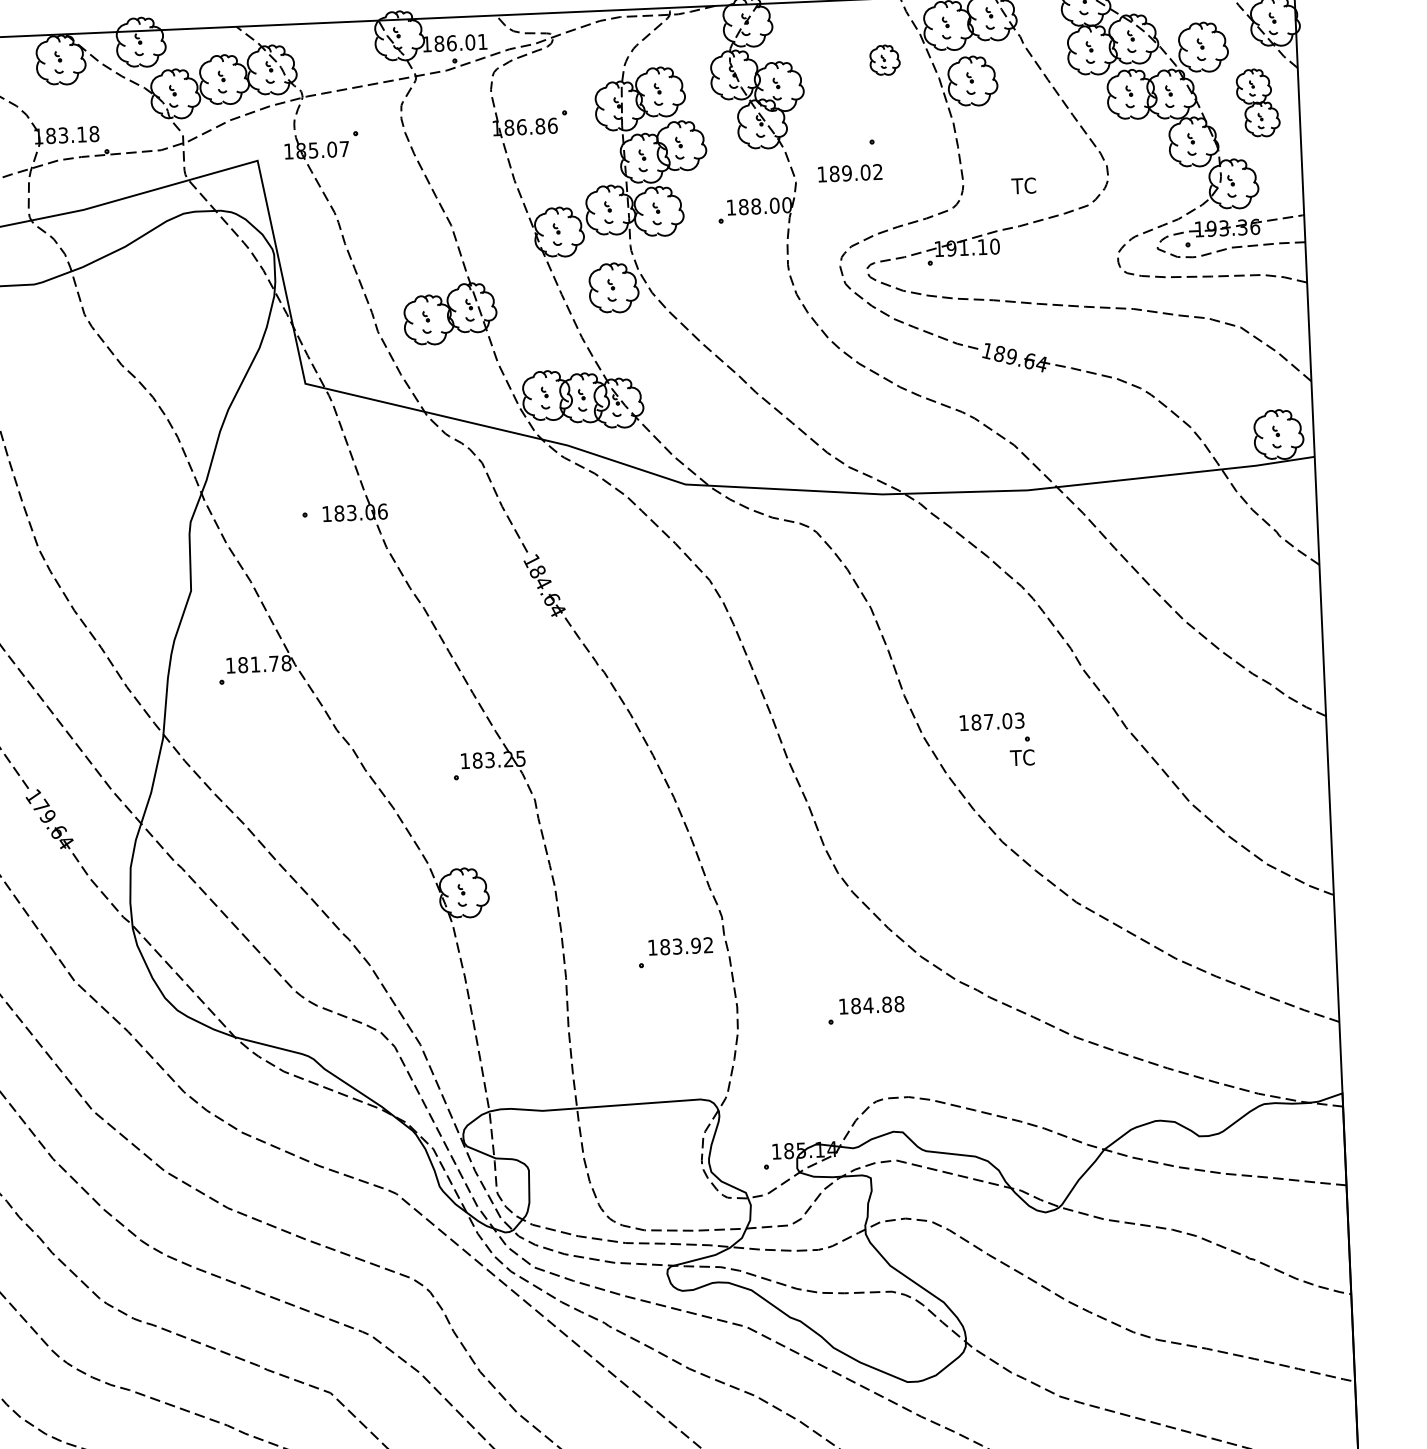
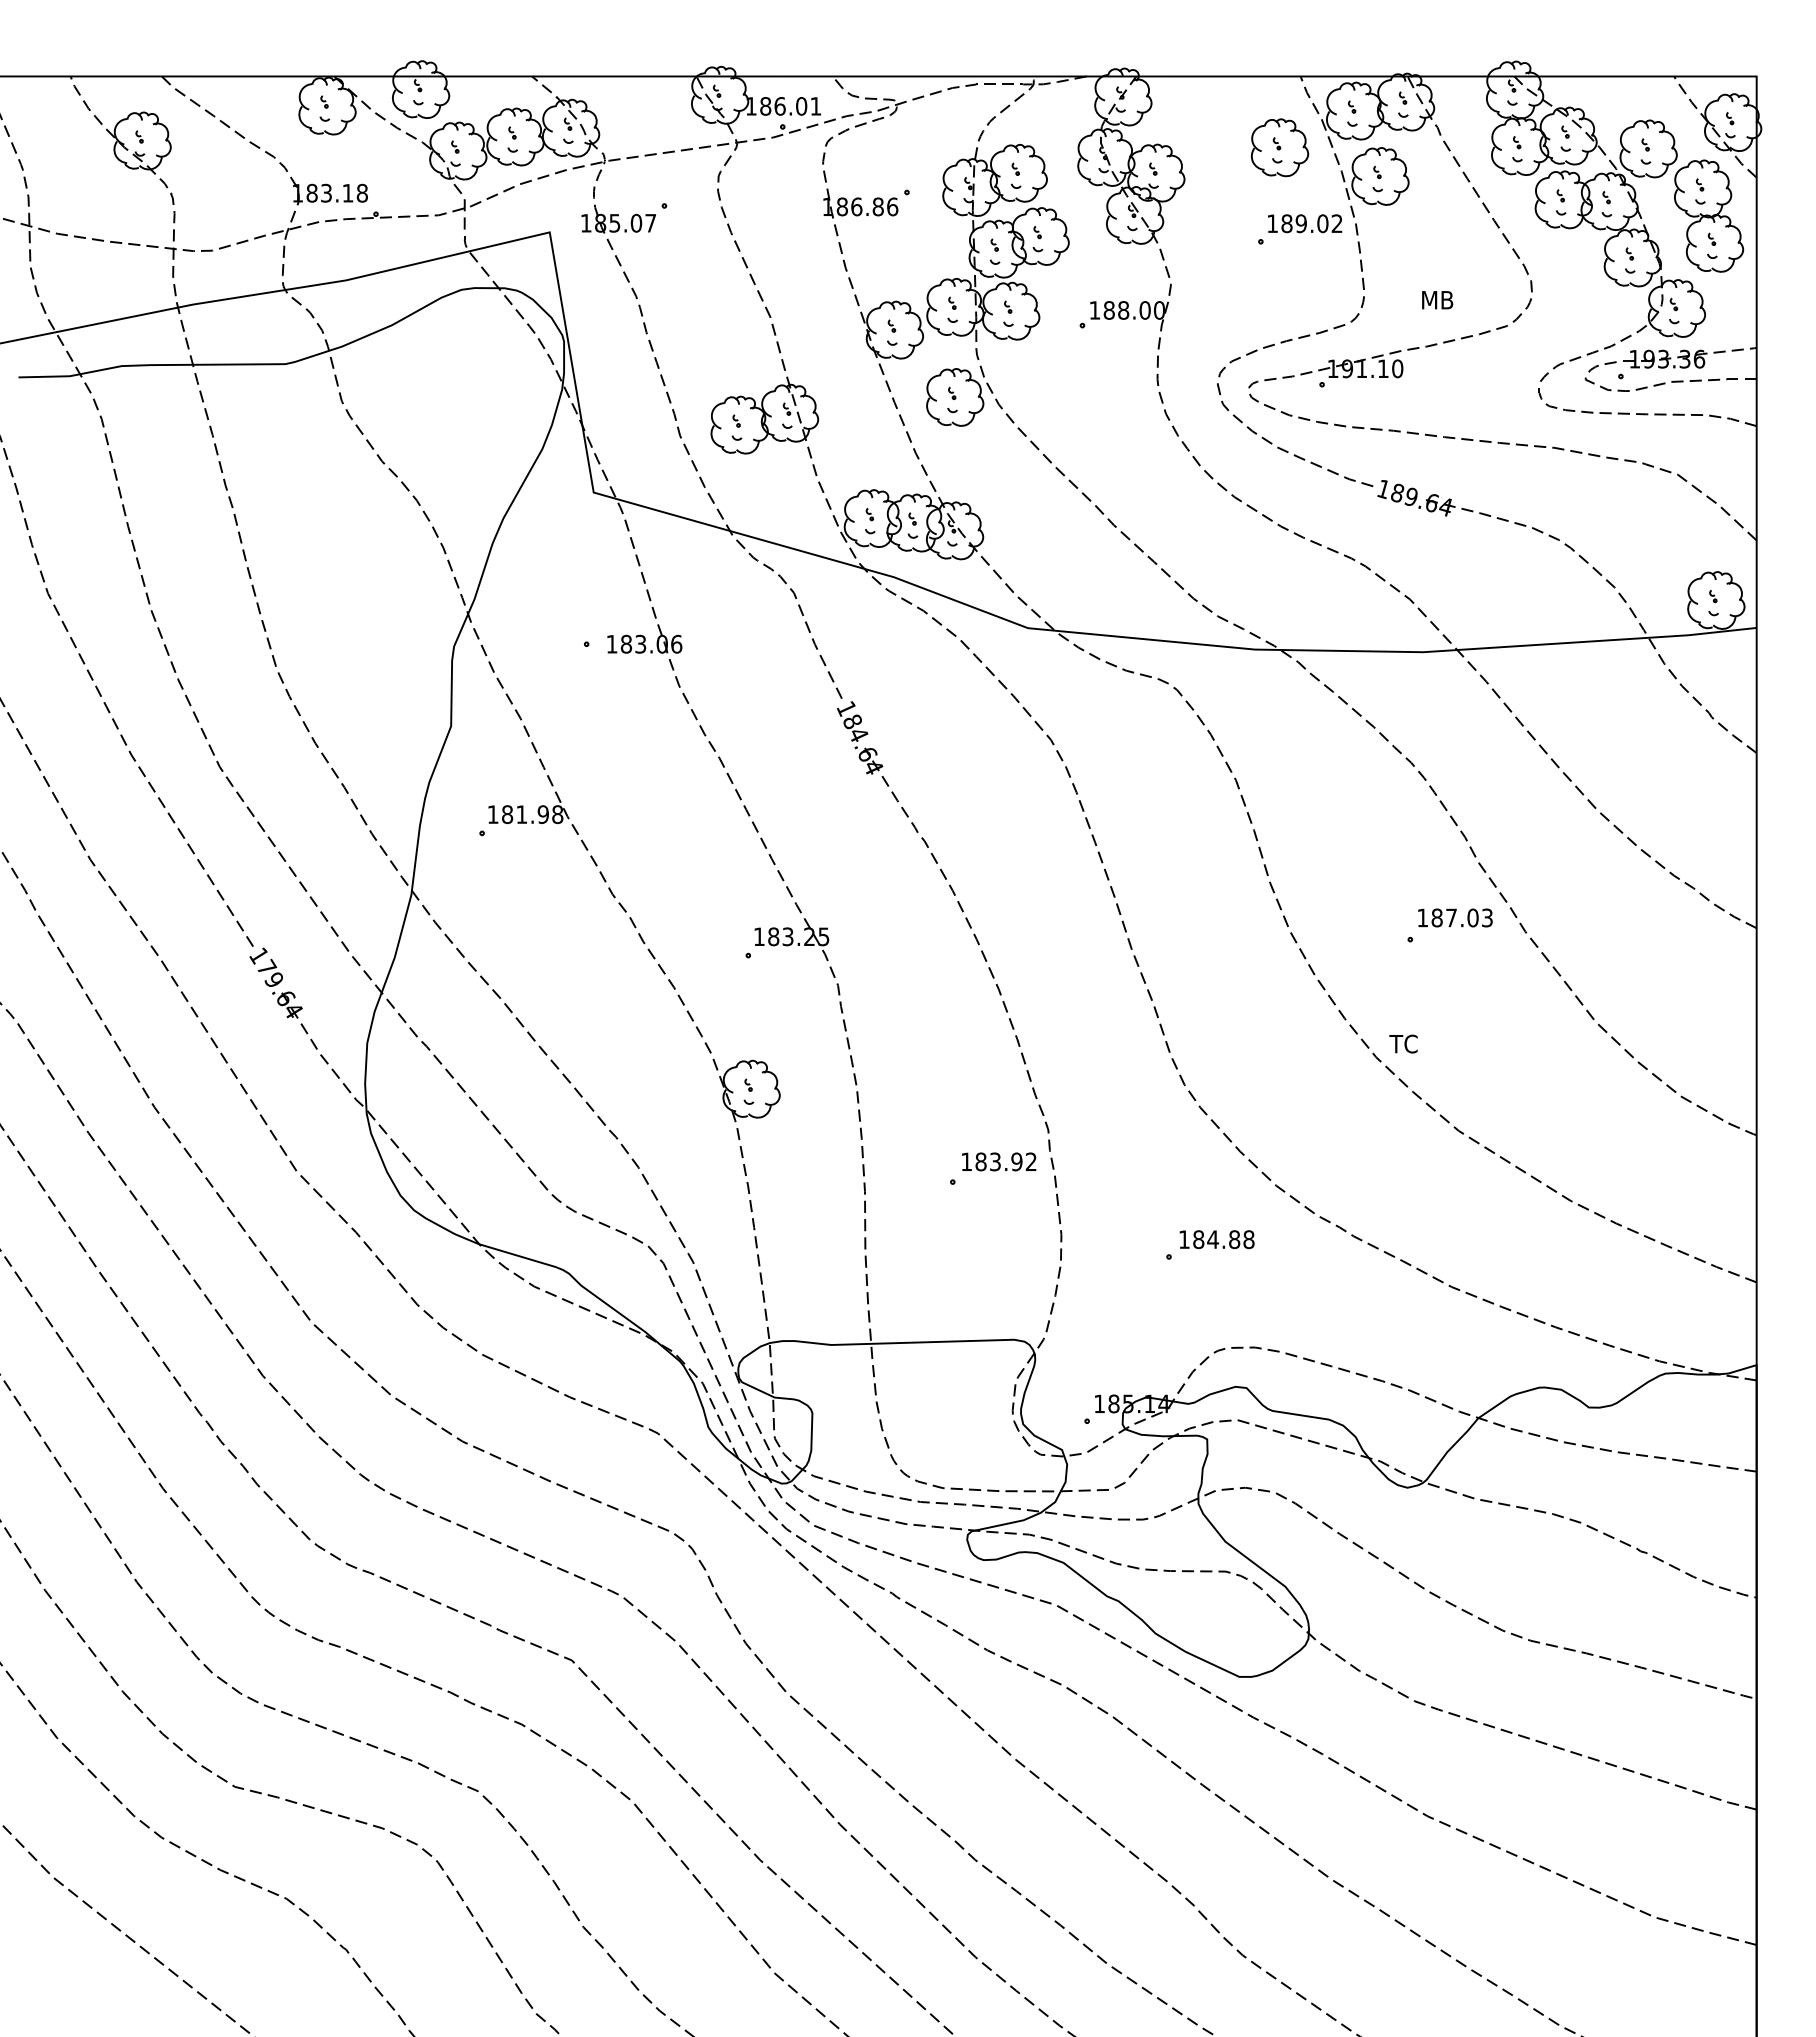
part: (884, 59) -> (1279, 147), size x1.67
part: (1258, 102) -> (1709, 215), size x1.43
text: (850, 173) -> (1305, 223), moved
text: (1025, 185) -> (1436, 299), TC -> MB
text: (273, 663) -> (542, 814), 181.78 -> 181.98
text: (992, 721) -> (1455, 917), moved
text: (1022, 757) -> (1403, 1043), moved

